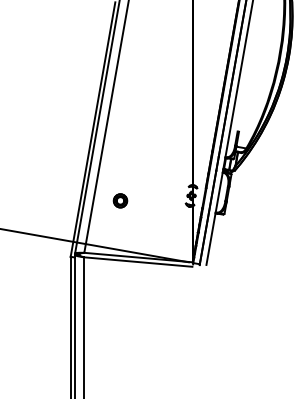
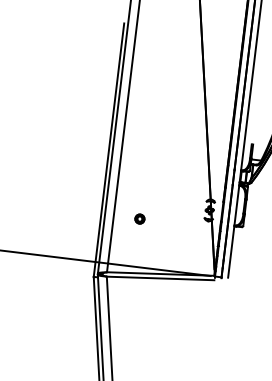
part: (120, 200) -> (139, 218), size x0.7

